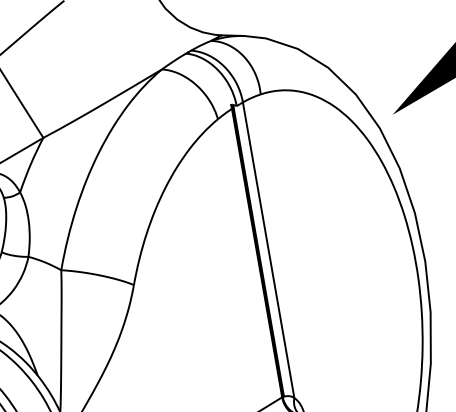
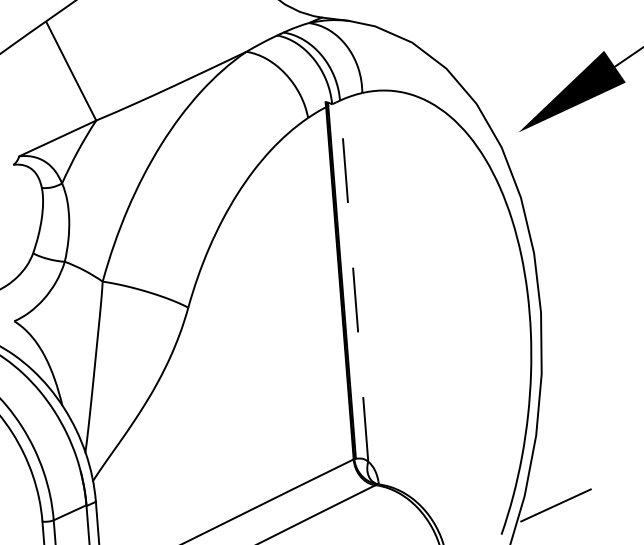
line: (268, 249) -> (354, 280), solid -> dashed

